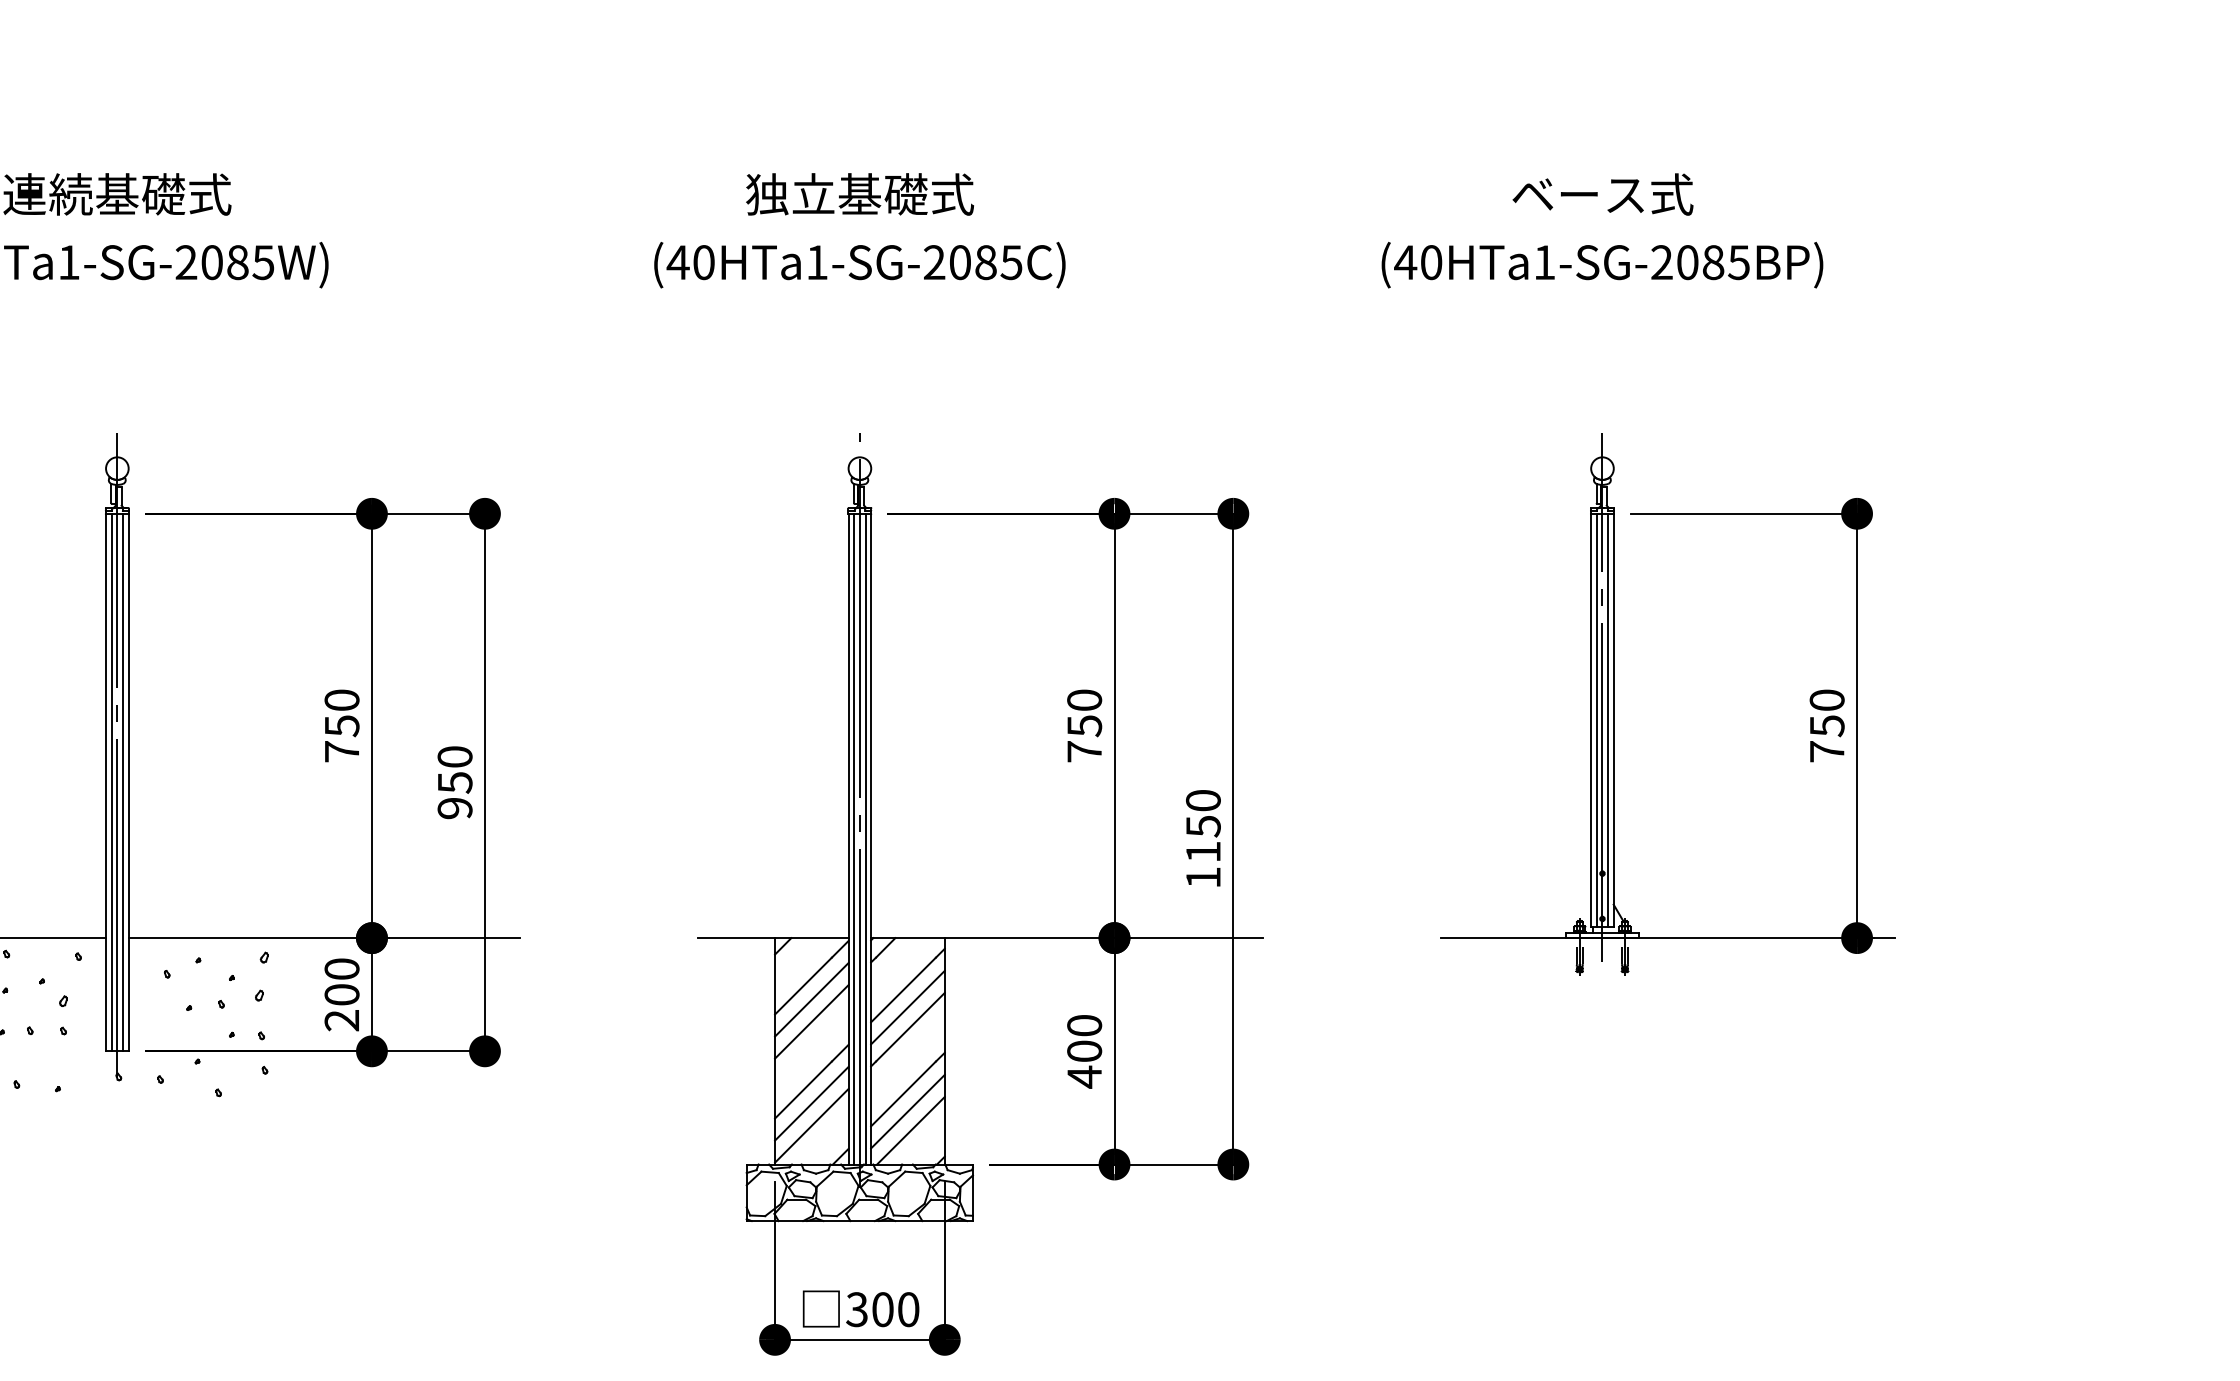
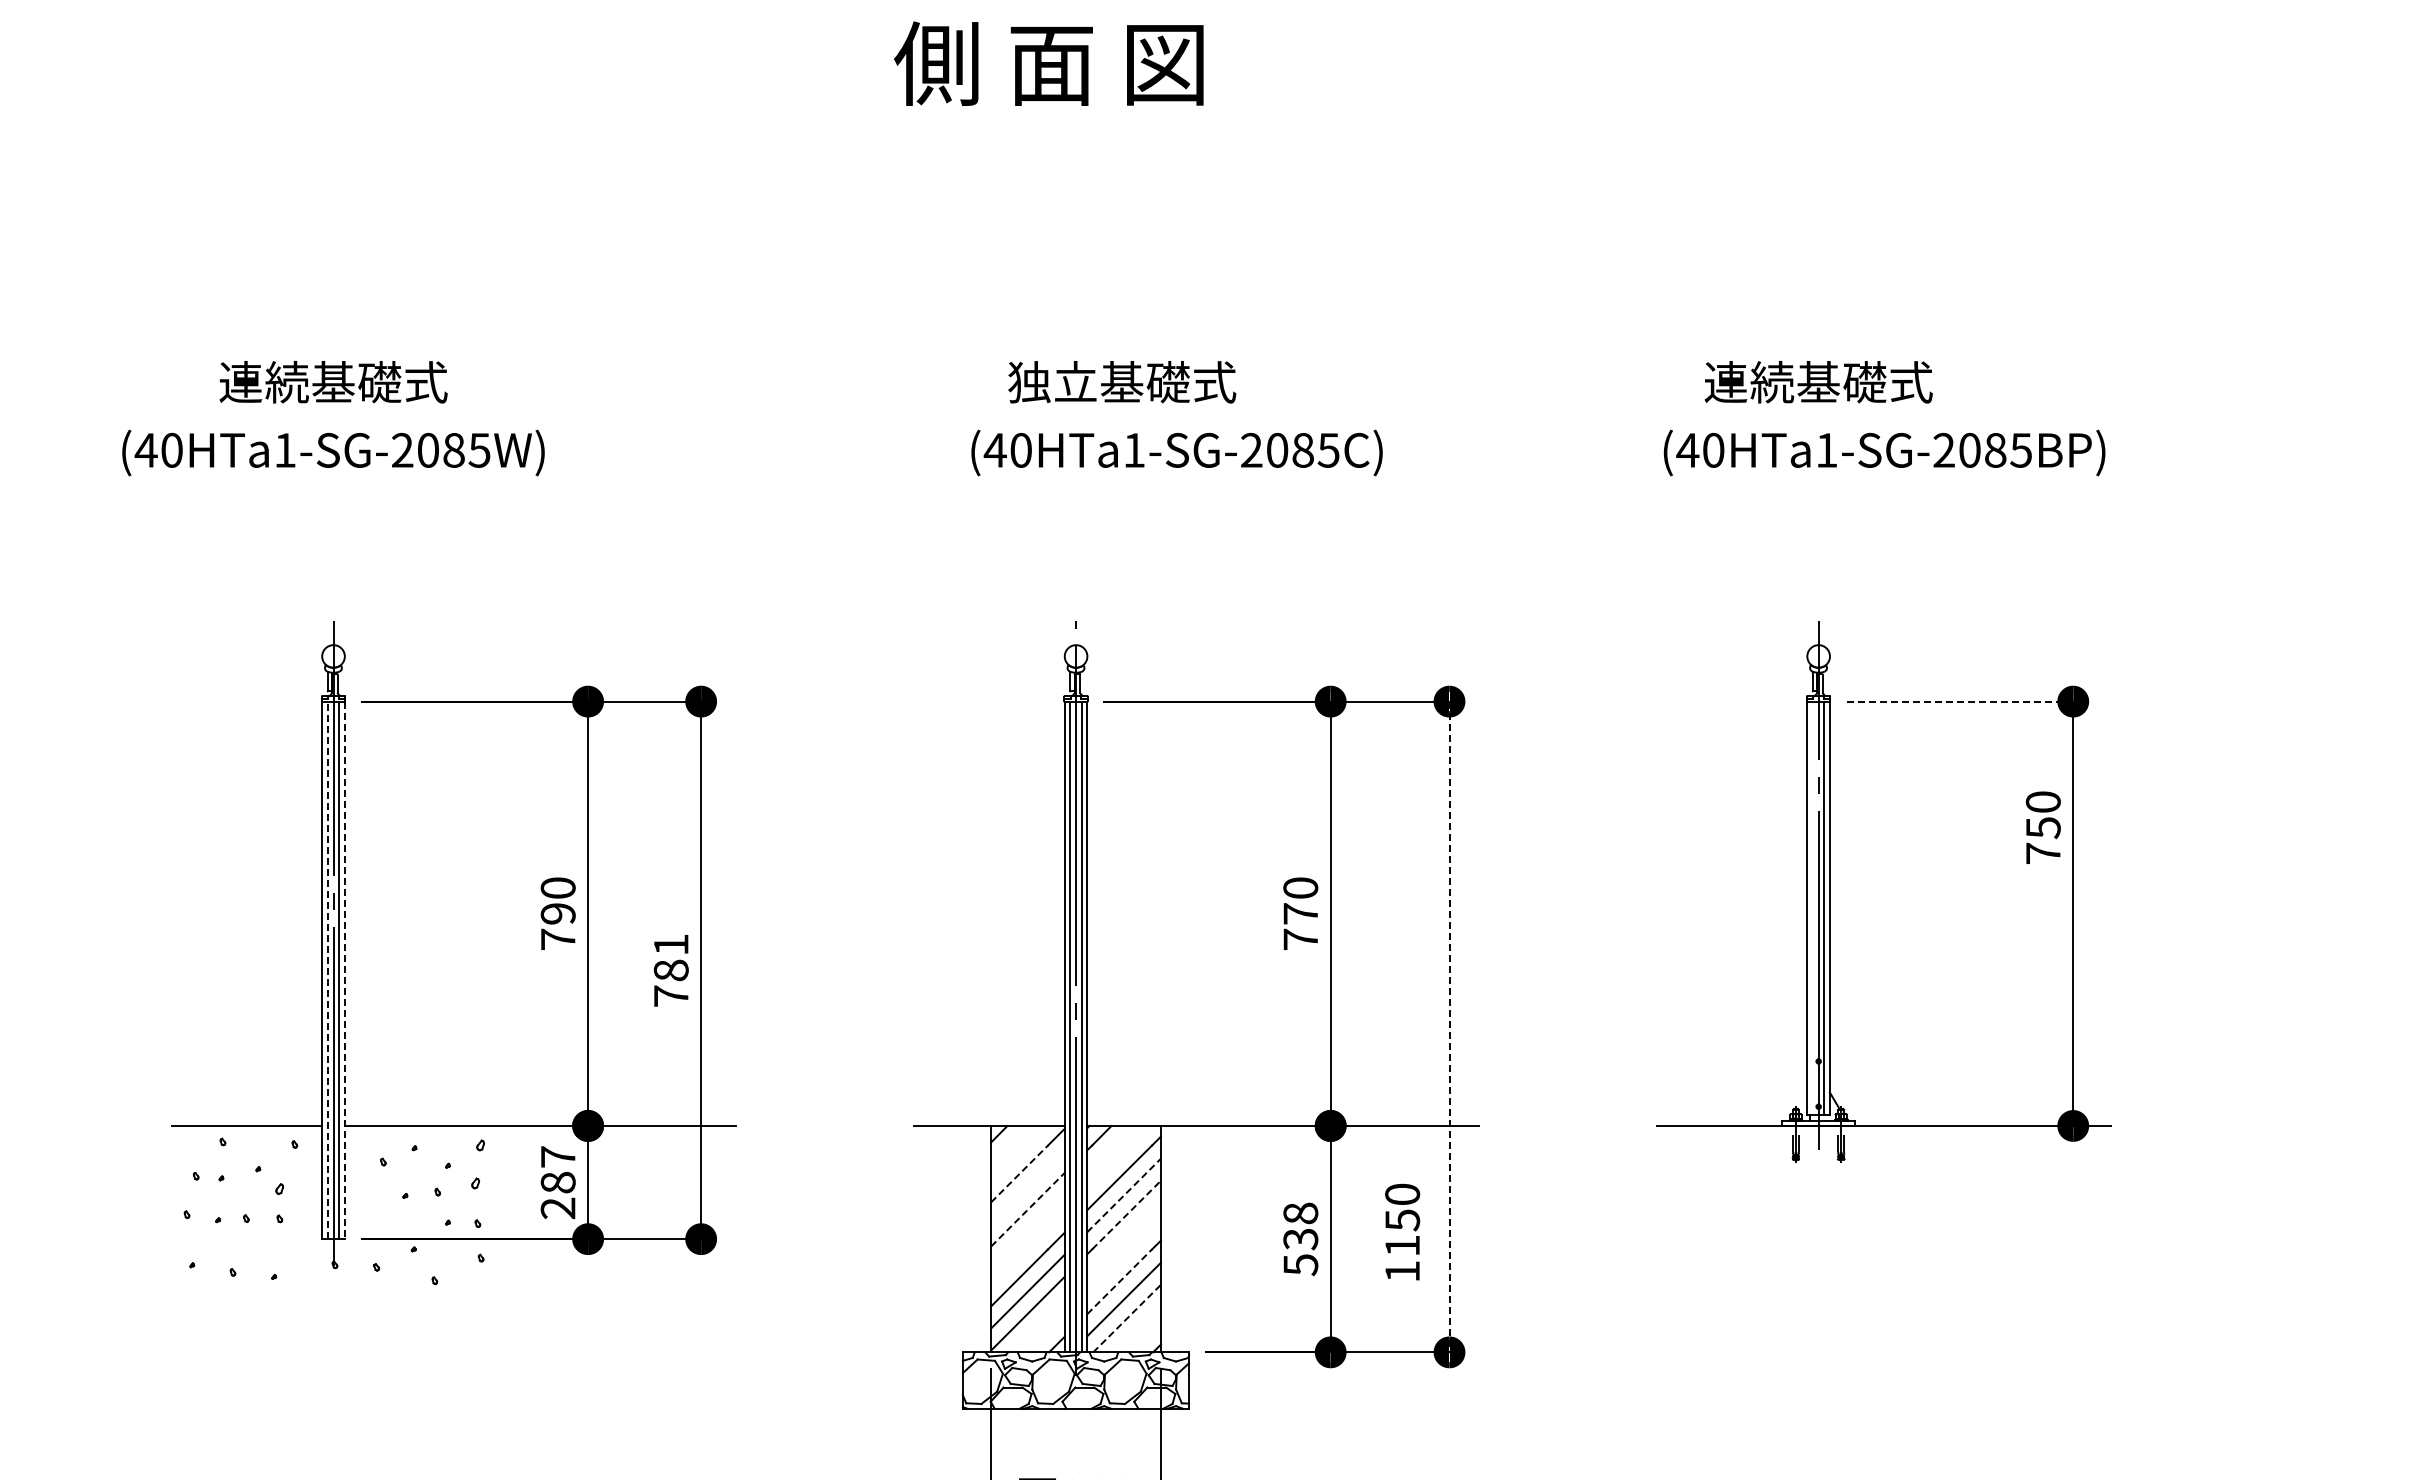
text: (860, 194) -> (1122, 382), moved
text: (1602, 194) -> (1818, 382), ベース式 -> 連続基礎式
text: (859, 264) -> (1176, 452), moved
text: (1602, 264) -> (1884, 452), moved
line: (1744, 513) -> (1960, 701), solid -> dashed
line: (1596, 720) -> (1812, 908), removed
text: (1826, 725) -> (2042, 827), moved
text: (341, 726) -> (557, 914), 750 -> 790
text: (1084, 726) -> (1300, 914), 750 -> 770
line: (111, 782) -> (327, 970), solid -> dashed
line: (128, 782) -> (344, 970), solid -> dashed
text: (454, 782) -> (670, 970), 950 -> 781
text: (1203, 837) -> (1402, 1231), moved
line: (1233, 839) -> (1449, 1027), solid -> dashed
text: (341, 981) -> (557, 1169), 200 -> 287
line: (804, 985) -> (1020, 1173), solid -> dashed
line: (811, 999) -> (1027, 1187), removed
line: (908, 1007) -> (1124, 1195), solid -> dashed
line: (811, 1021) -> (1027, 1209), solid -> dashed
line: (910, 1027) -> (1126, 1215), solid -> dashed
text: (1084, 1051) -> (1300, 1239), 400 -> 538
line: (903, 1093) -> (1119, 1281), solid -> dashed
line: (911, 1130) -> (1127, 1318), solid -> dashed

